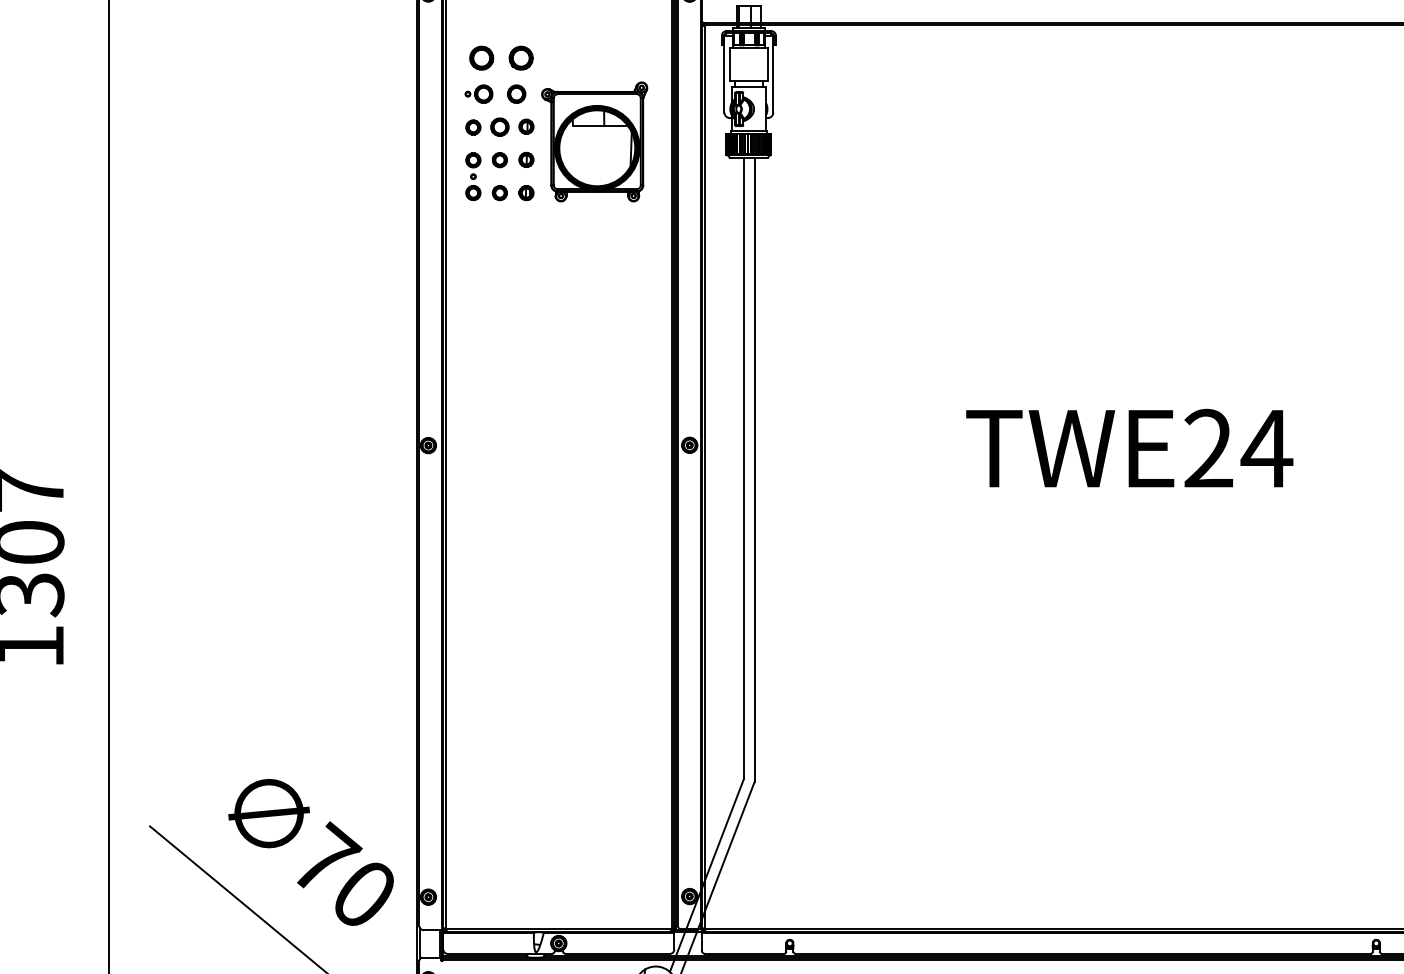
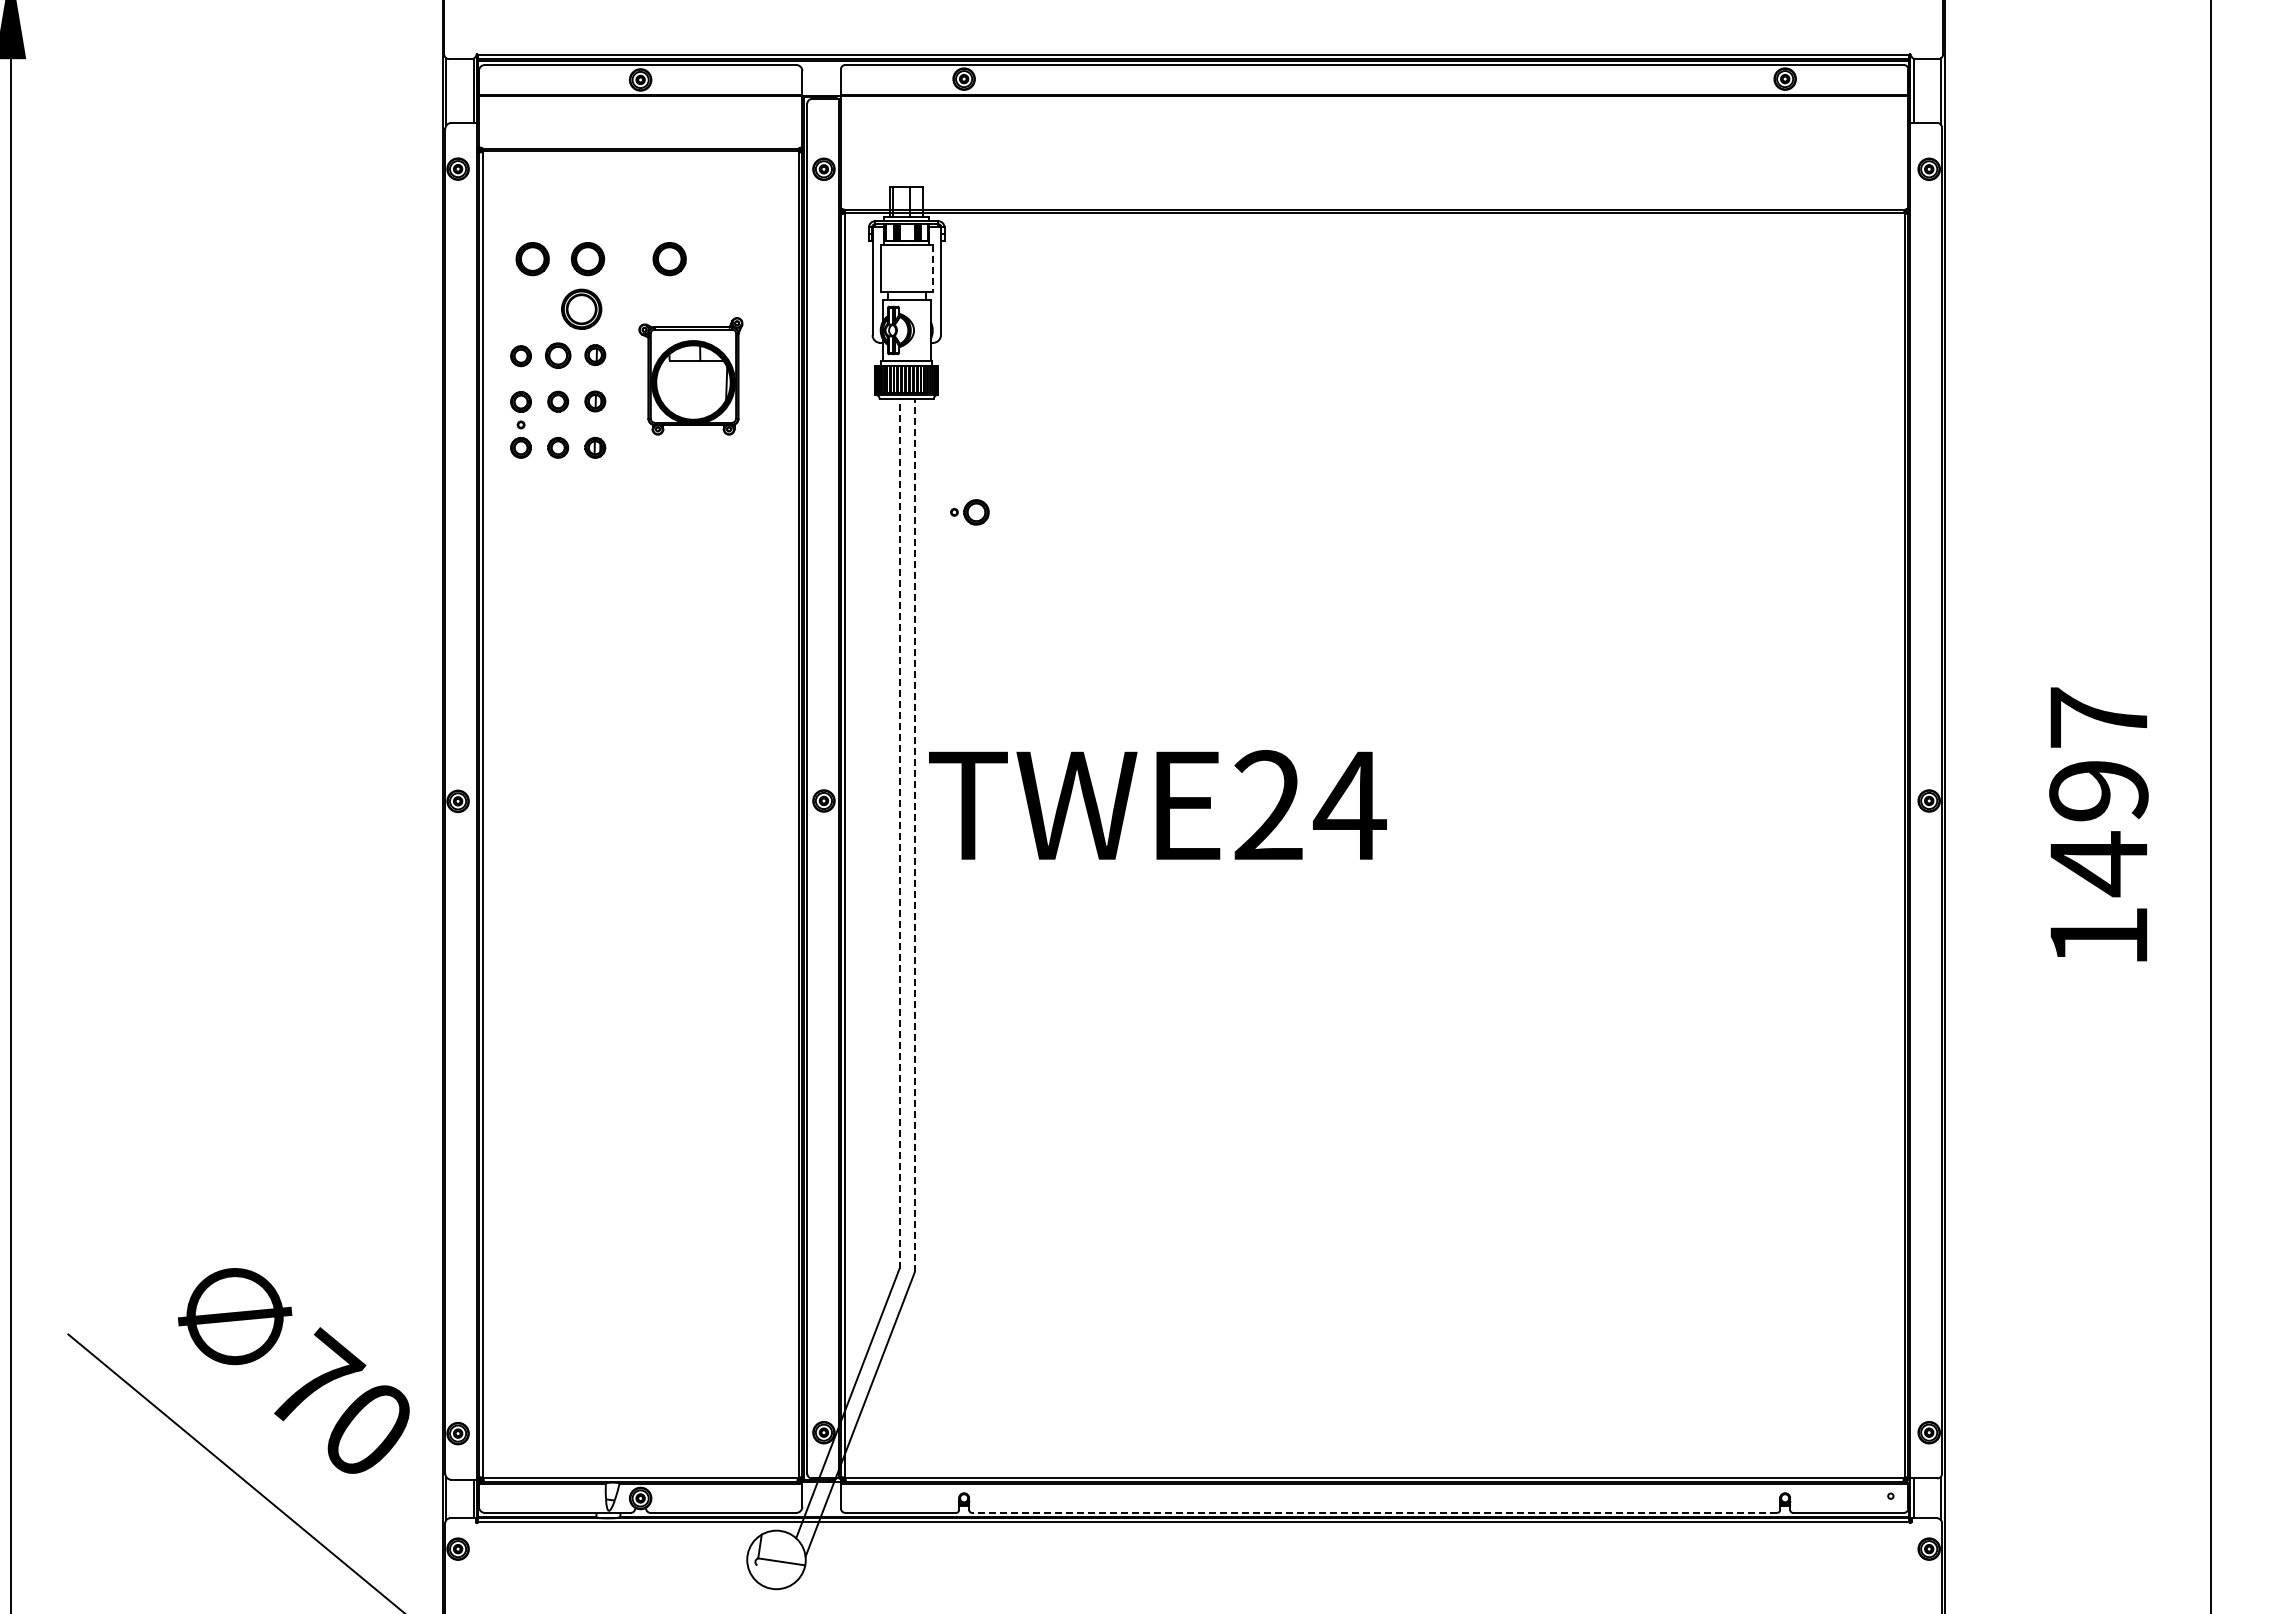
part: (579, 58) -> (669, 259), added
line: (767, 64) -> (932, 268), solid -> dashed
part: (478, 94) -> (969, 512), moved
part: (516, 94) -> (581, 309), size x1.6
part: (594, 142) -> (690, 376), size x0.7
text: (1129, 447) -> (1157, 804), moved
line: (743, 469) -> (899, 834), solid -> dashed
line: (754, 469) -> (914, 835), solid -> dashed
line: (1083, 953) -> (1374, 1512), solid -> dashed

